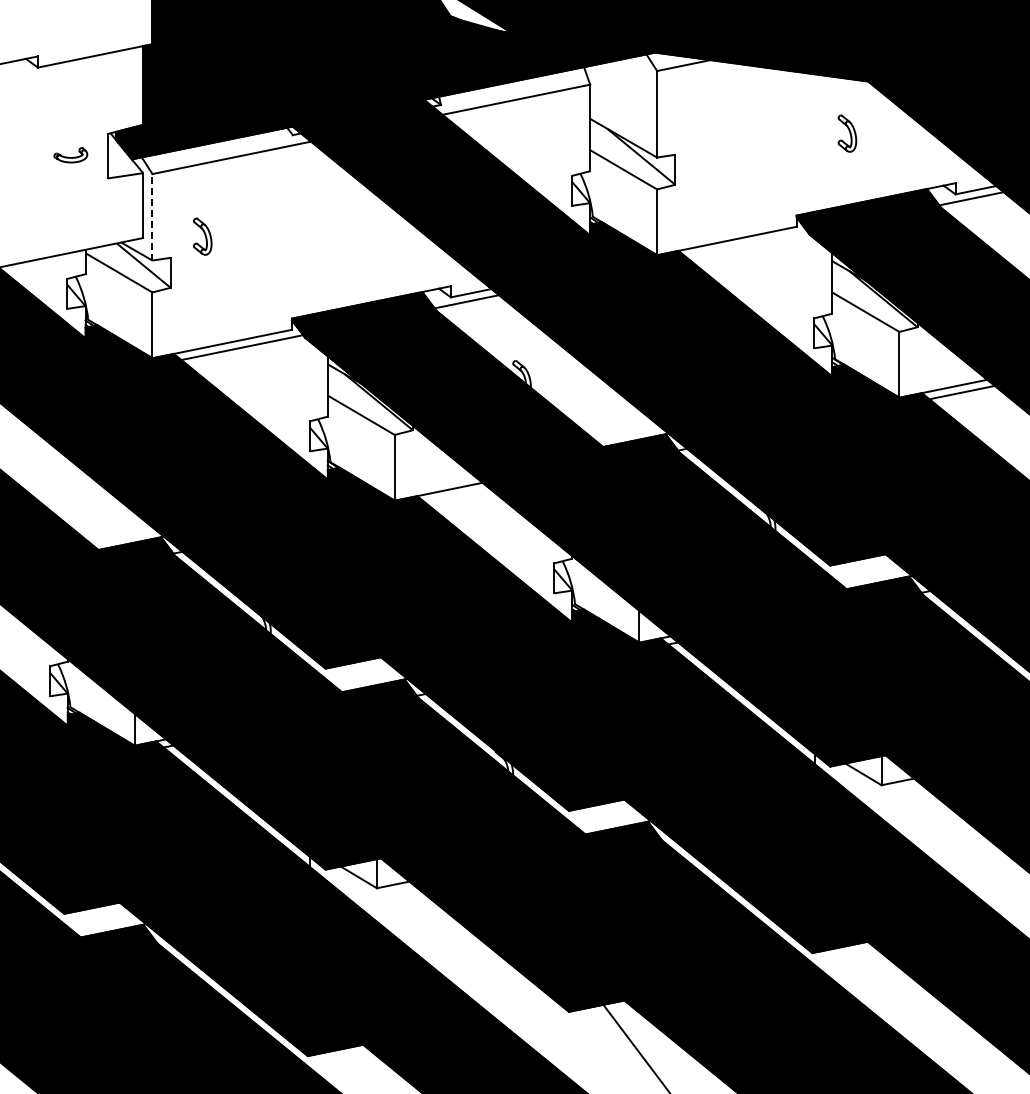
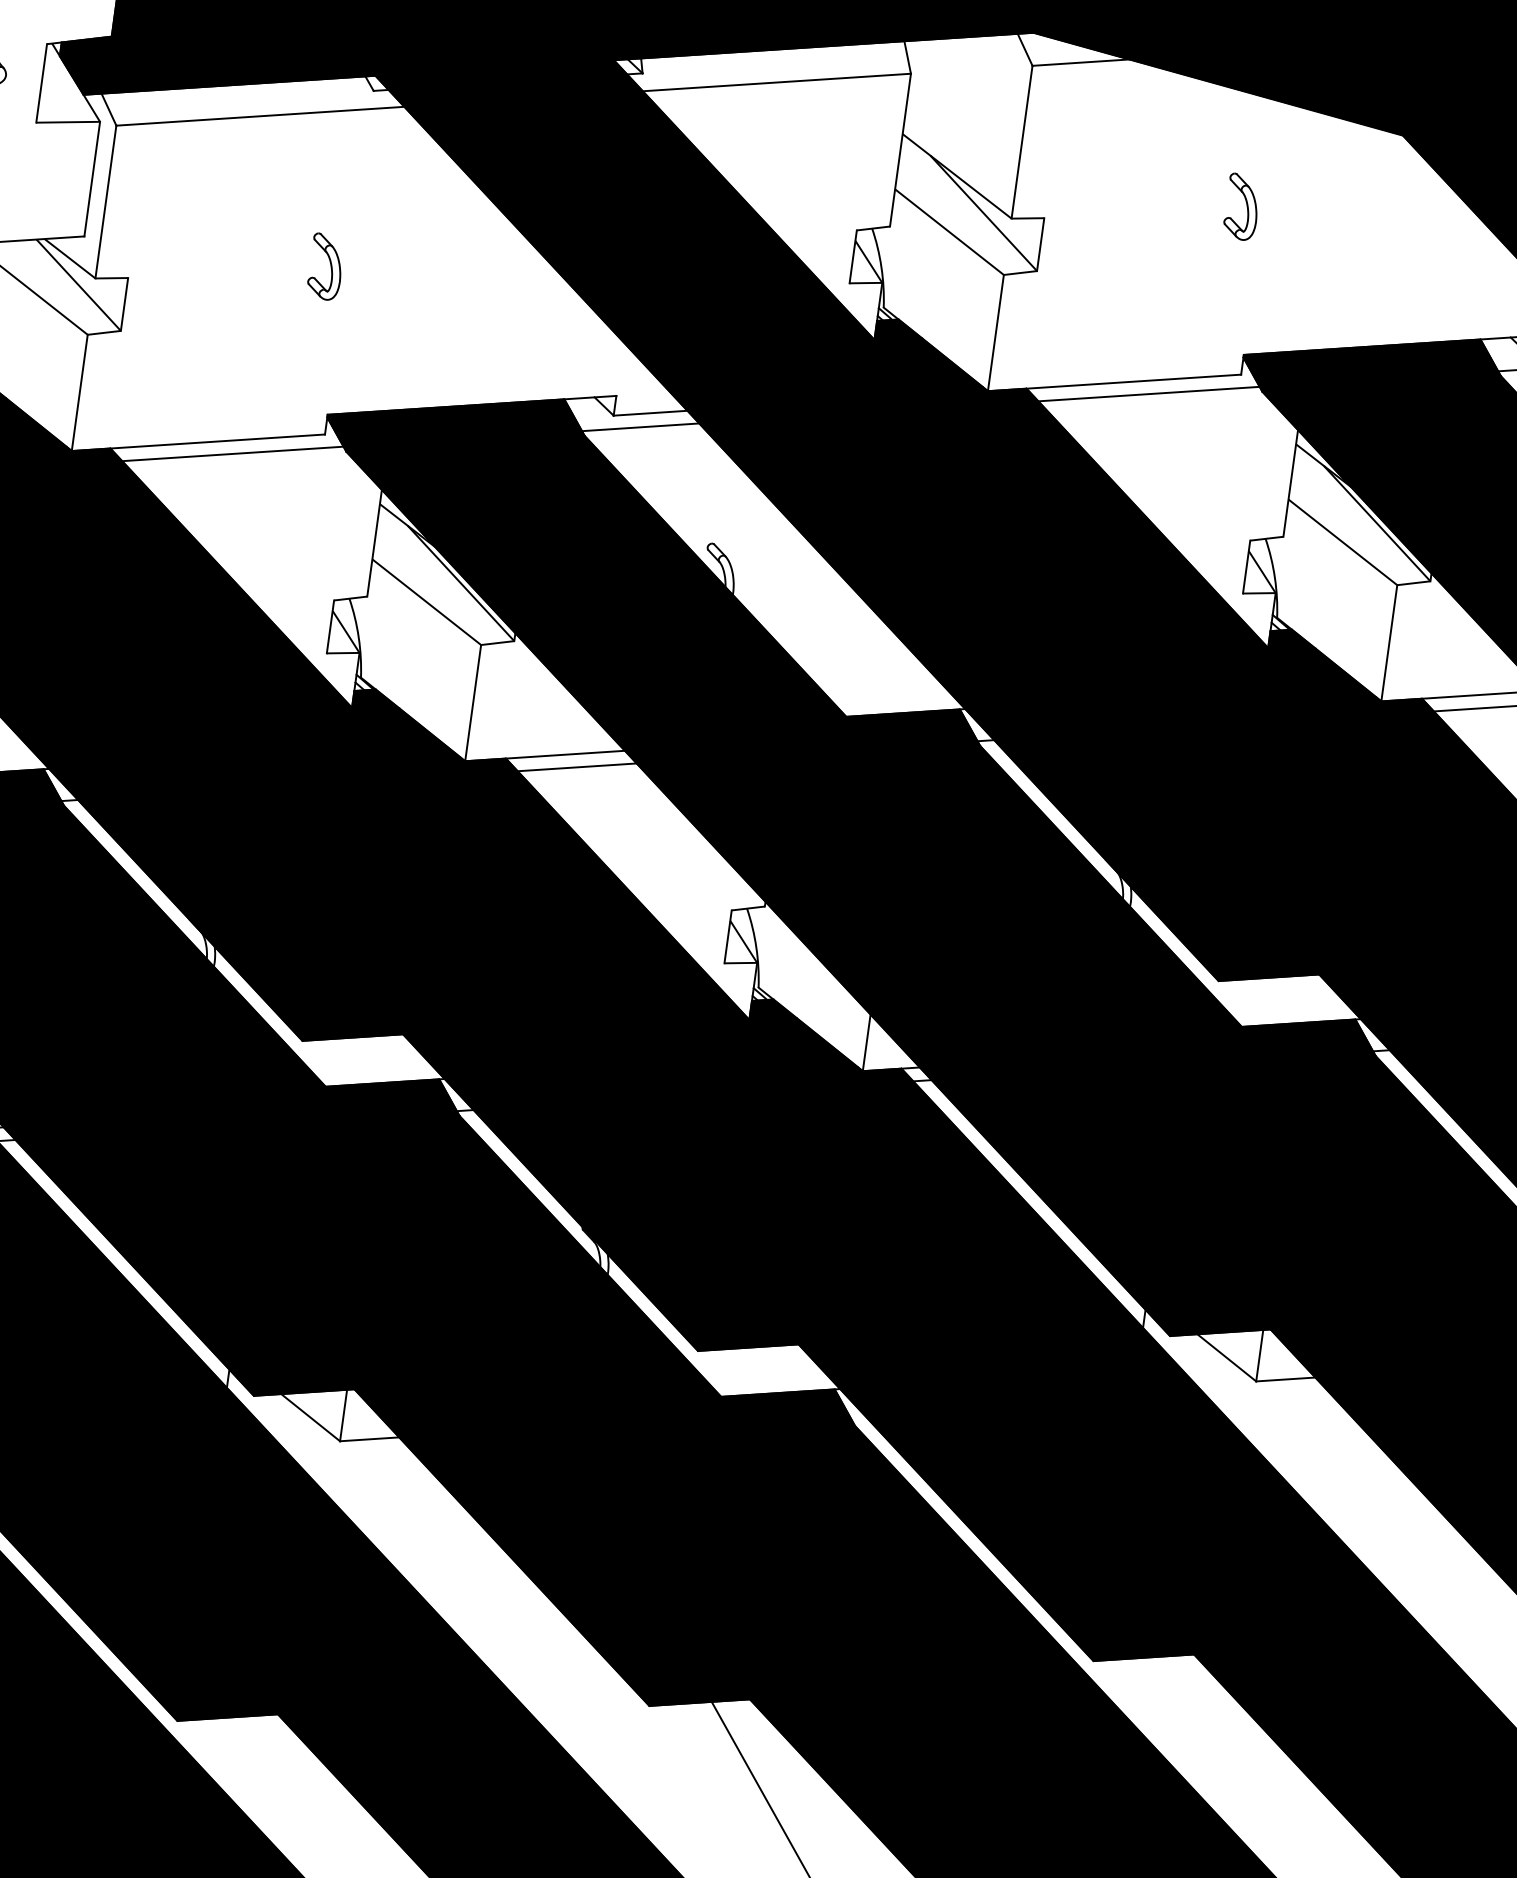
part: (847, 133) -> (1242, 206), moved
line: (152, 216) -> (106, 200), dashed -> solid
part: (202, 236) -> (325, 266), moved
line: (746, 244) -> (1148, 393), added
line: (457, 495) -> (577, 767), added

